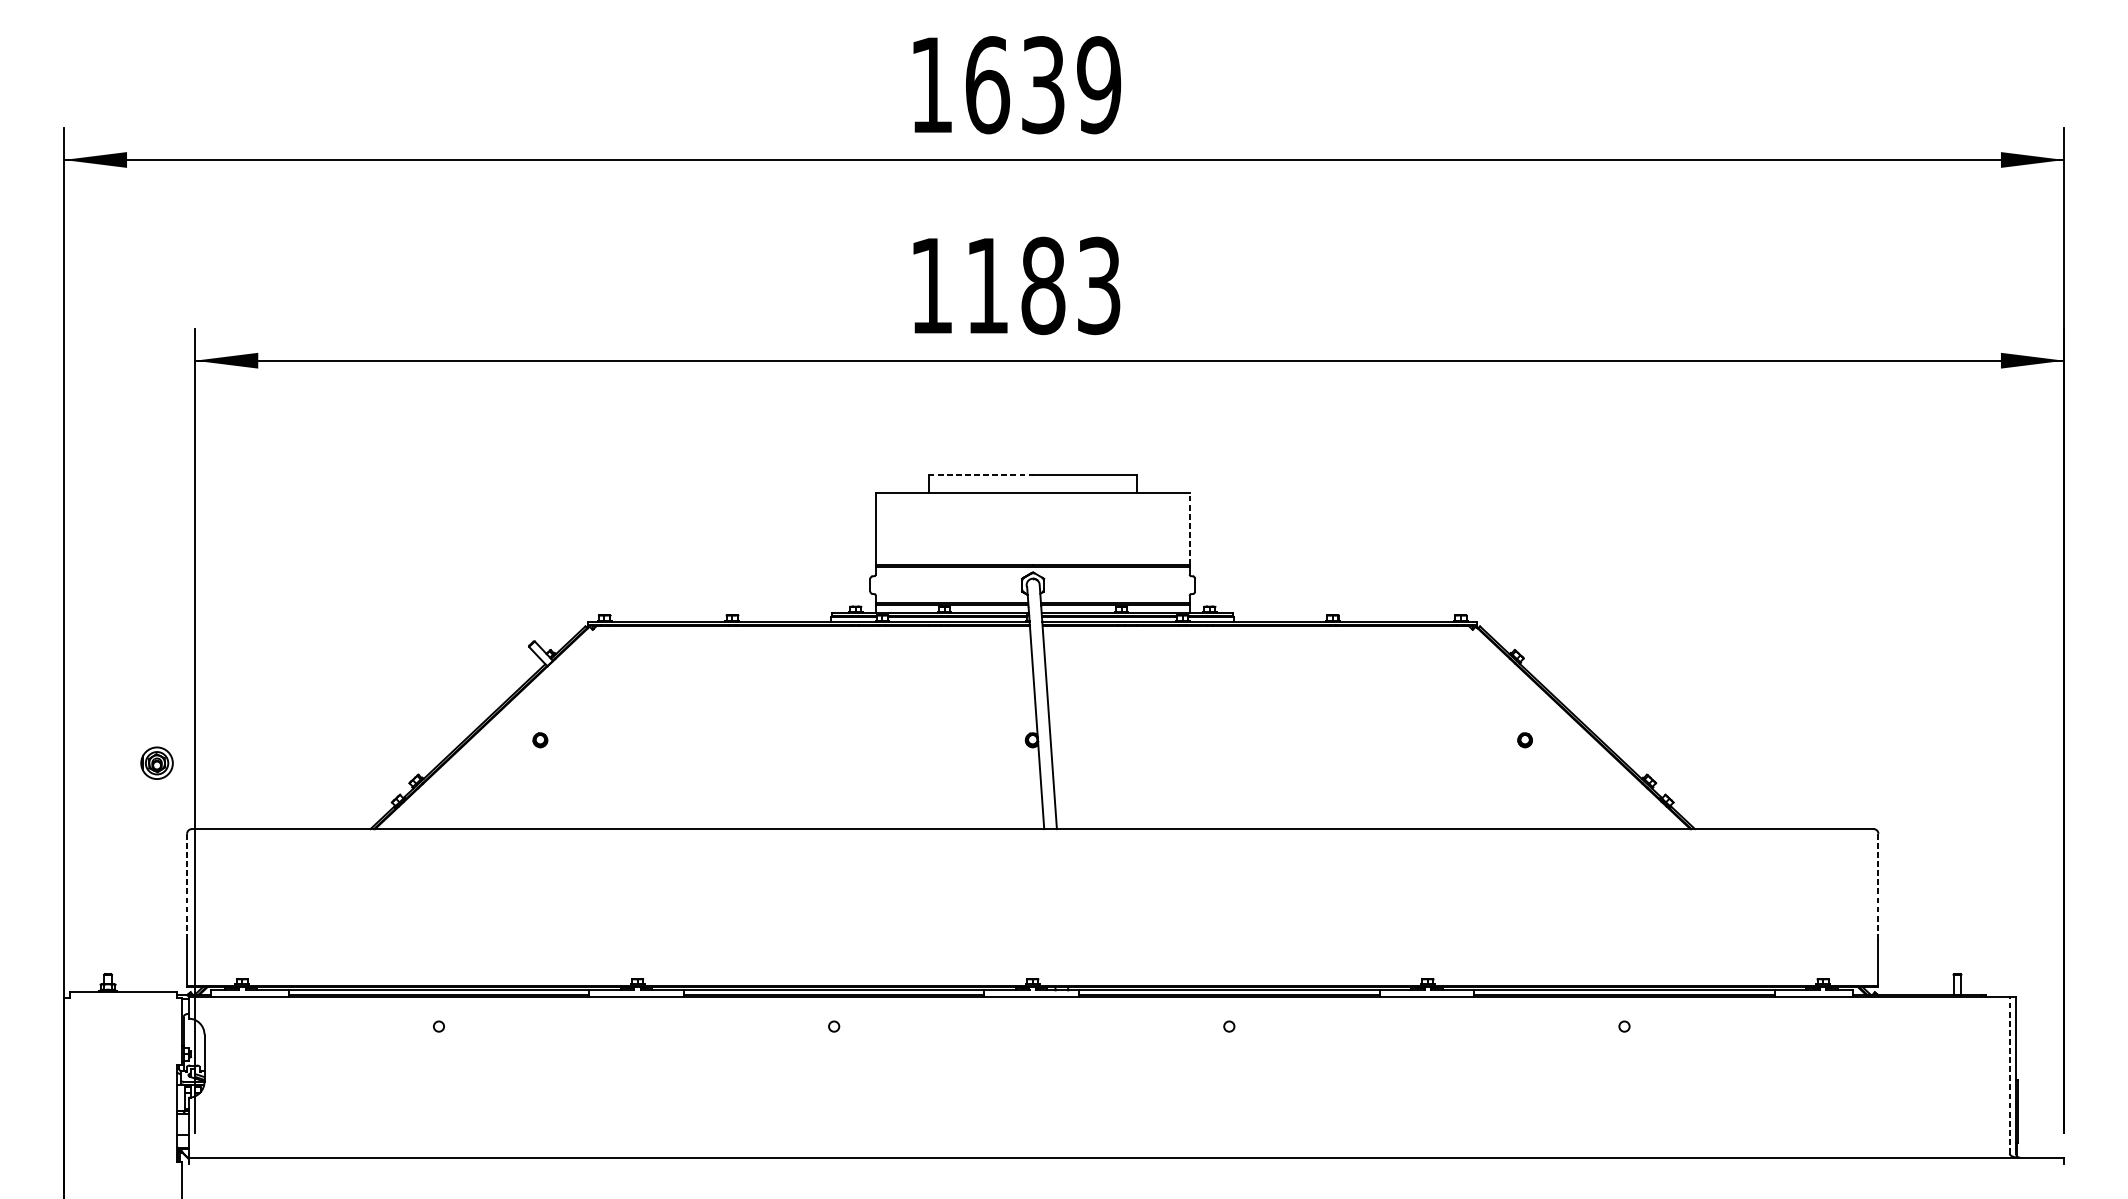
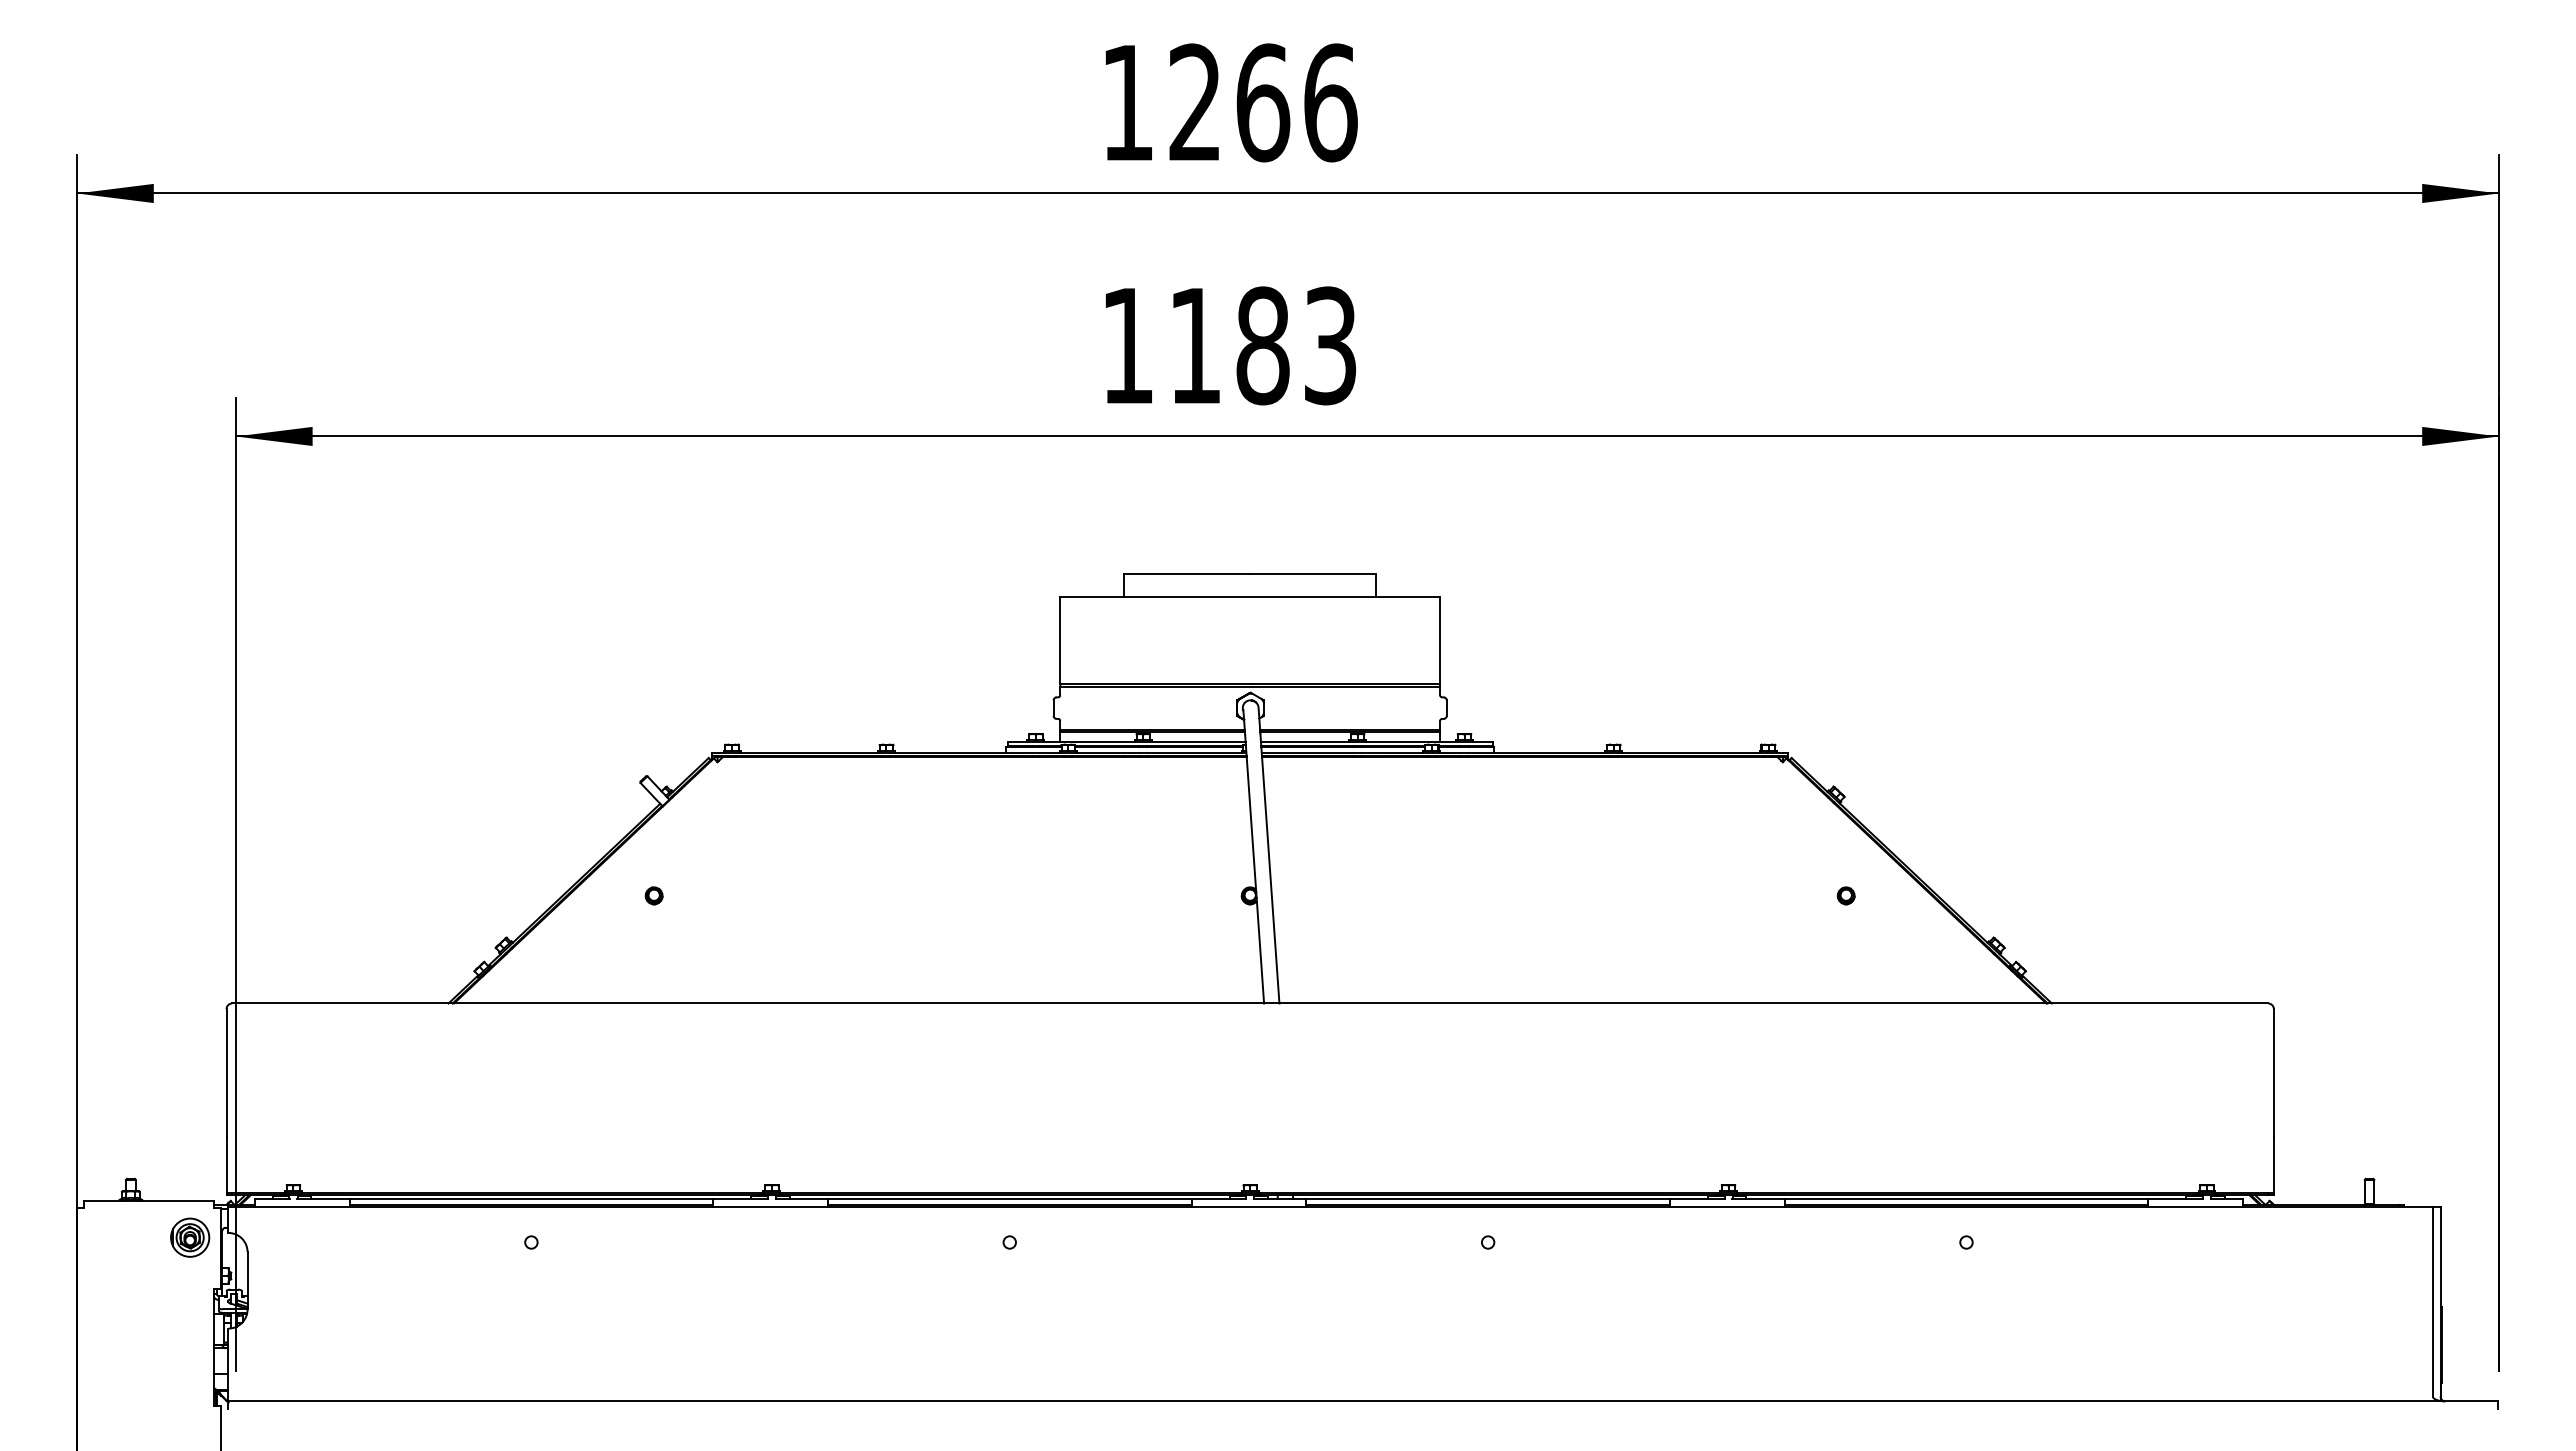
text: (1043, 84) -> (1263, 102), 1639 -> 1266
line: (980, 474) -> (1187, 574), dashed -> solid
line: (1189, 528) -> (1440, 639), dashed -> solid
part: (157, 763) -> (190, 1237), moved
line: (187, 886) -> (226, 1072), dashed -> solid
line: (1878, 886) -> (2273, 1072), dashed -> solid
line: (2009, 1075) -> (2432, 1301), dashed -> solid

